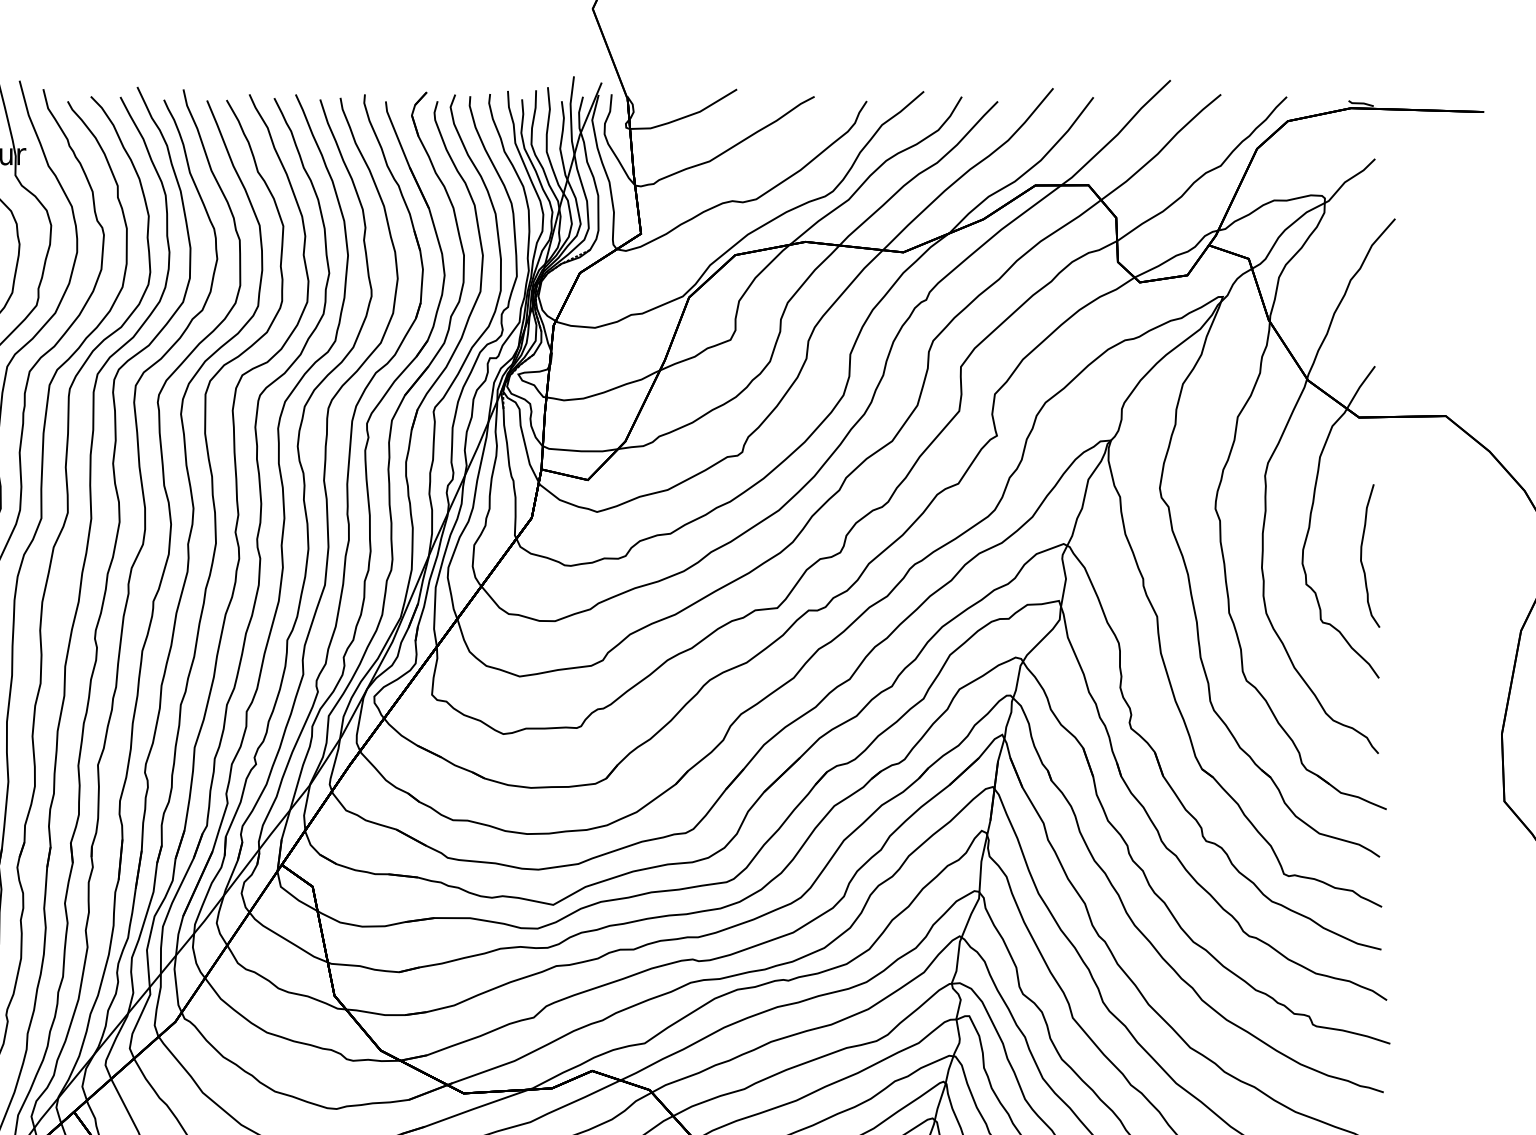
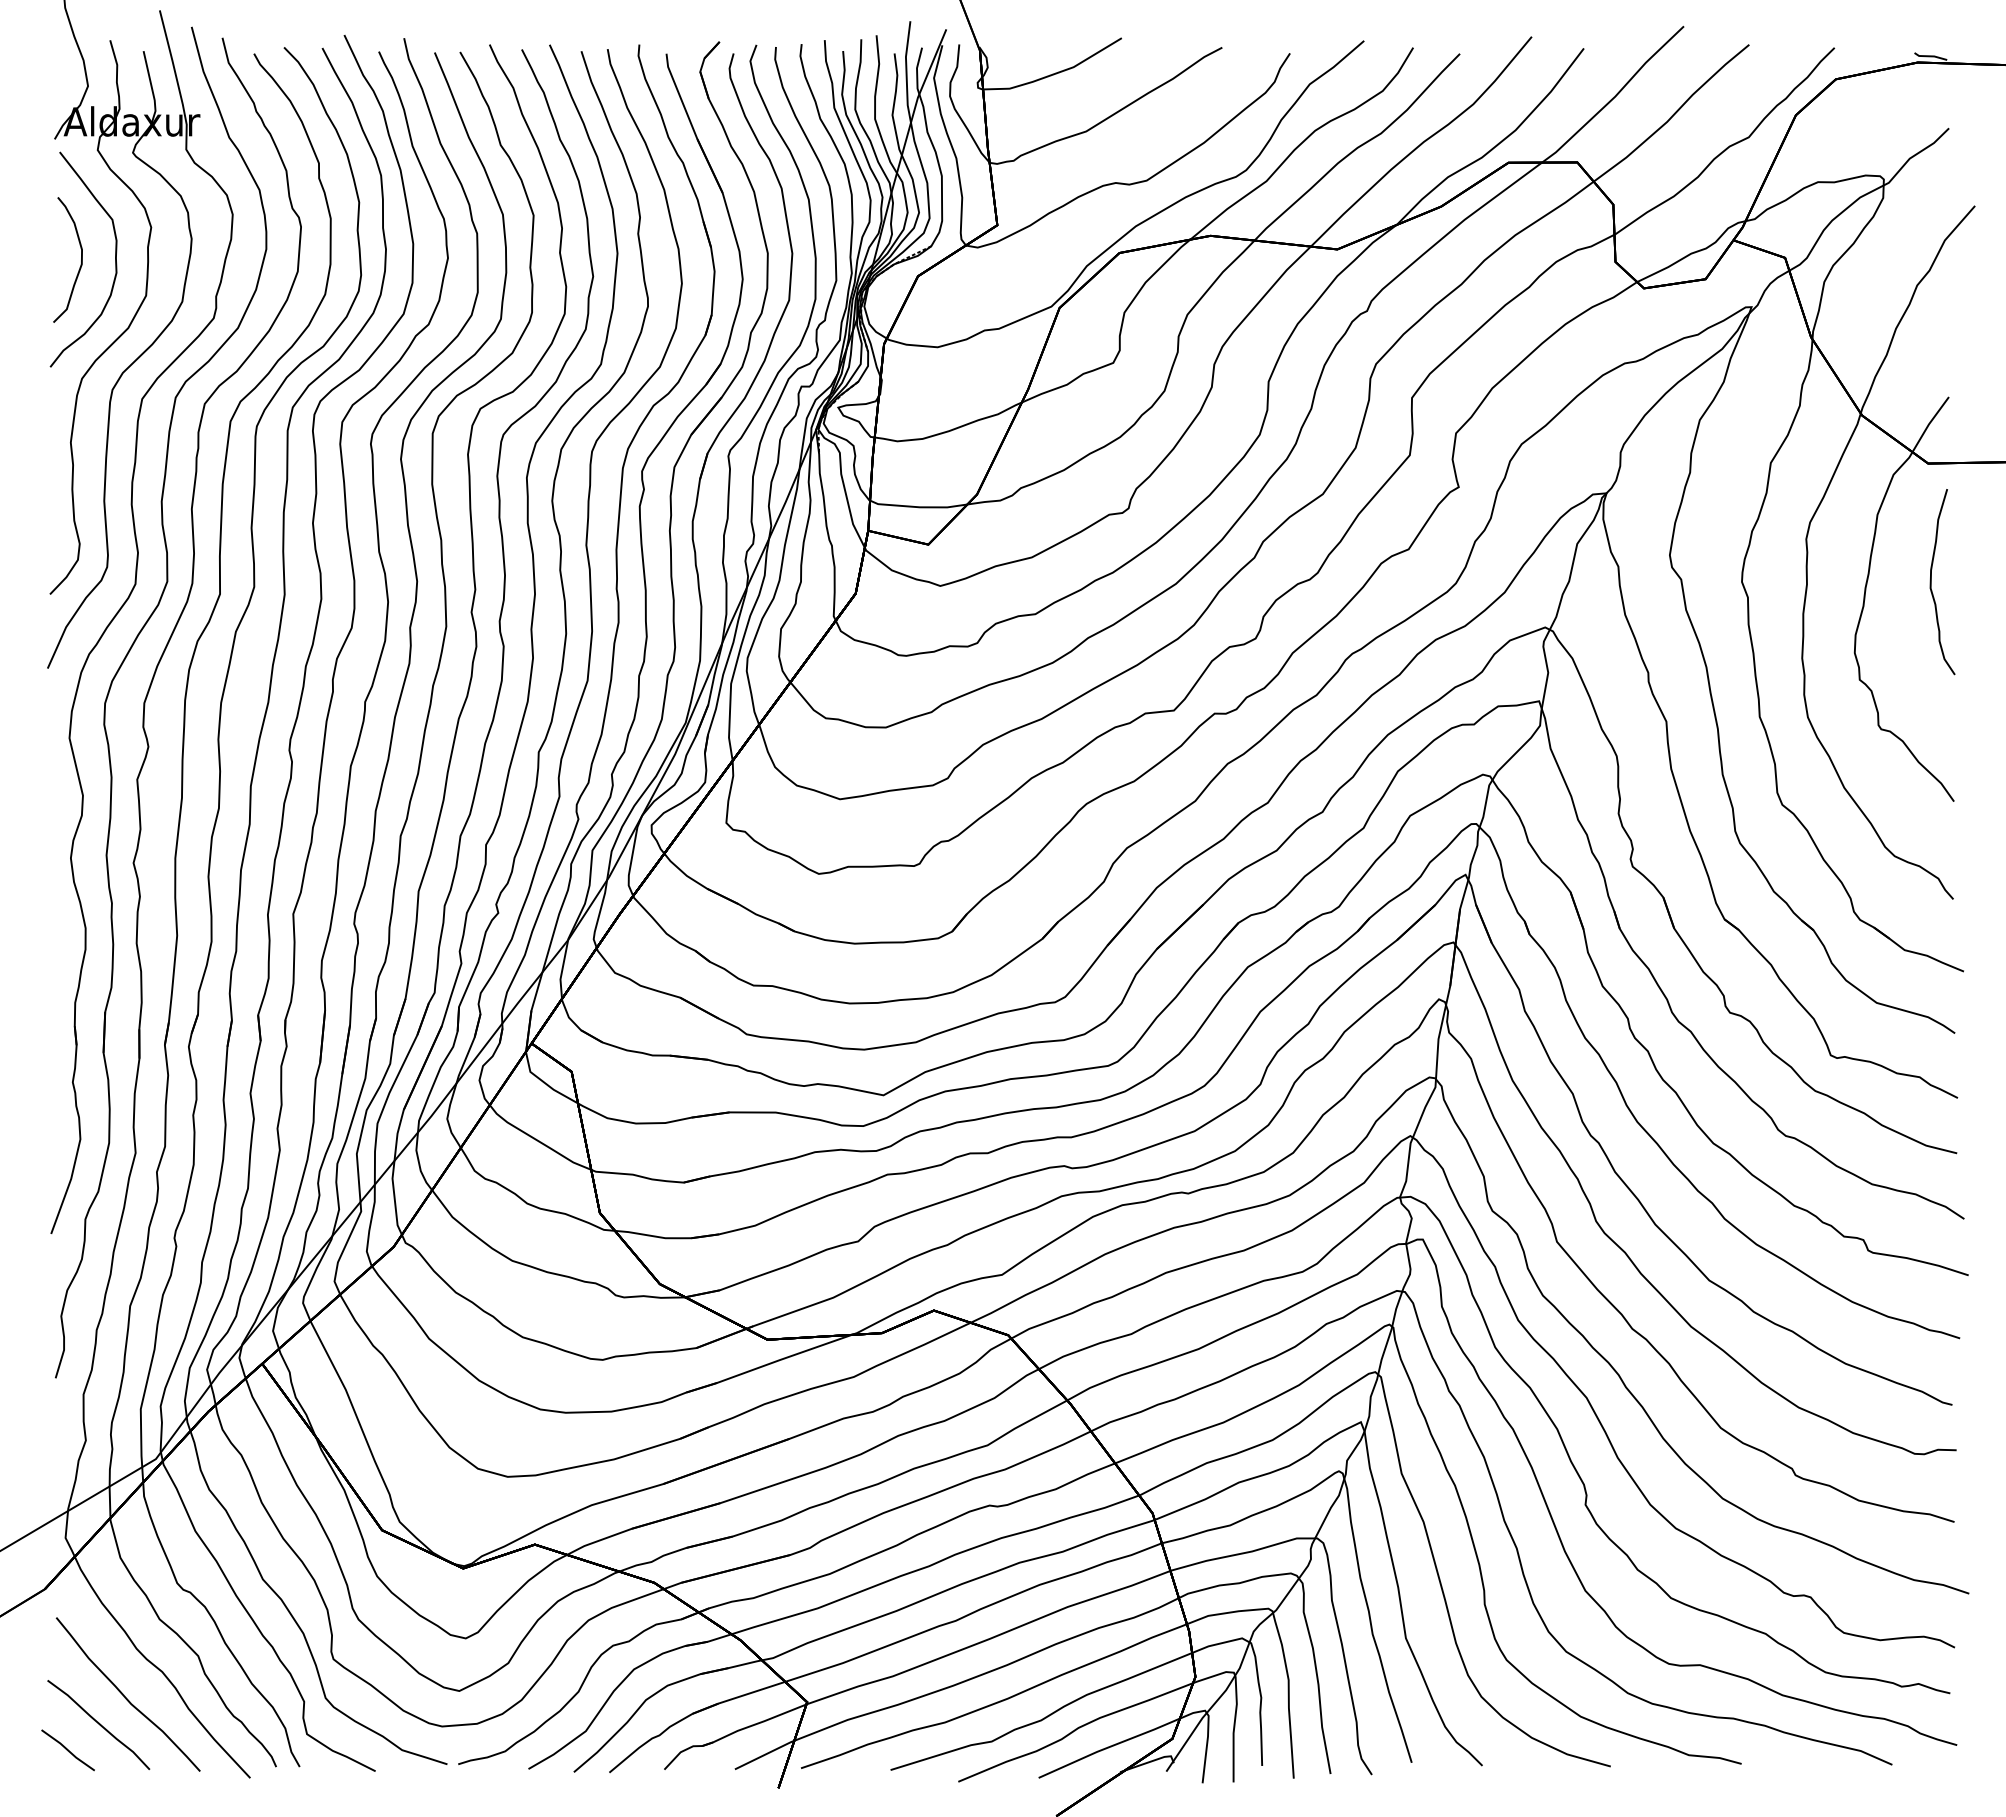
curve: (1361, 556) -> (1931, 582), moved

